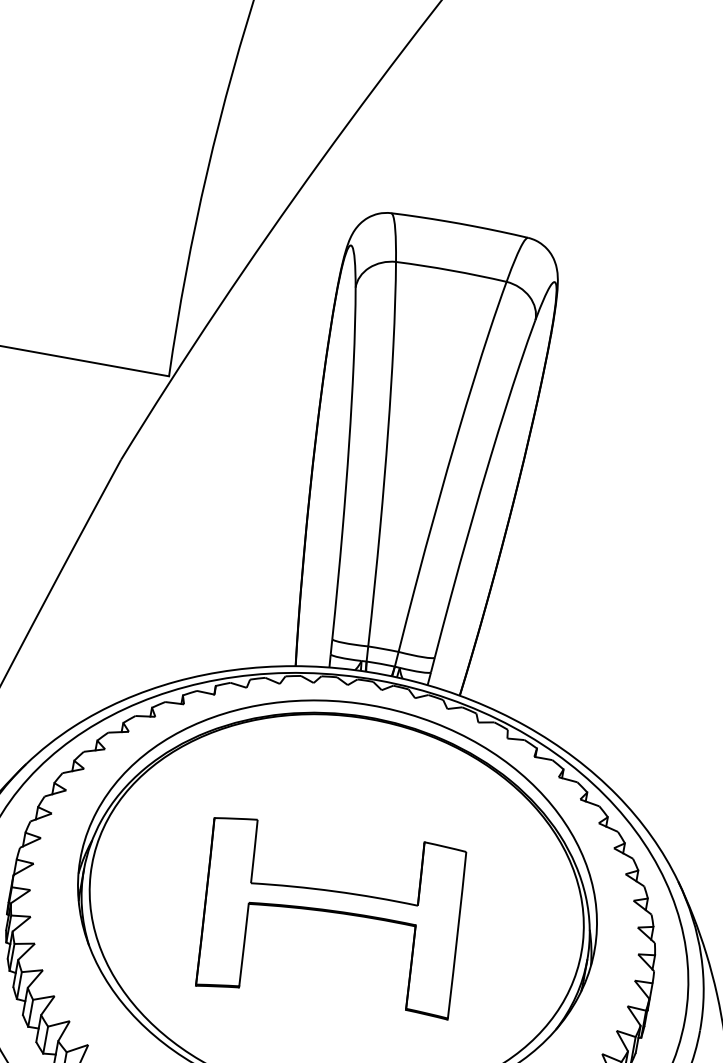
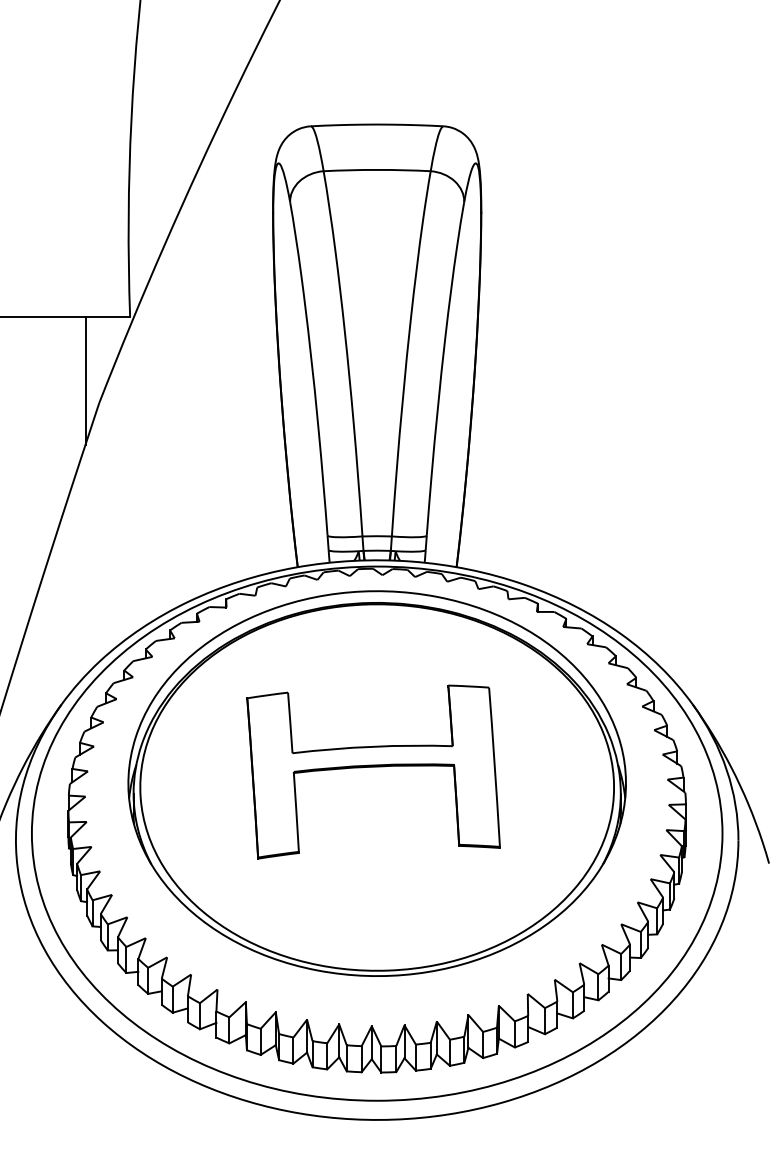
line: (111, 433) -> (85, 380), added
part: (331, 917) -> (373, 771), moved

